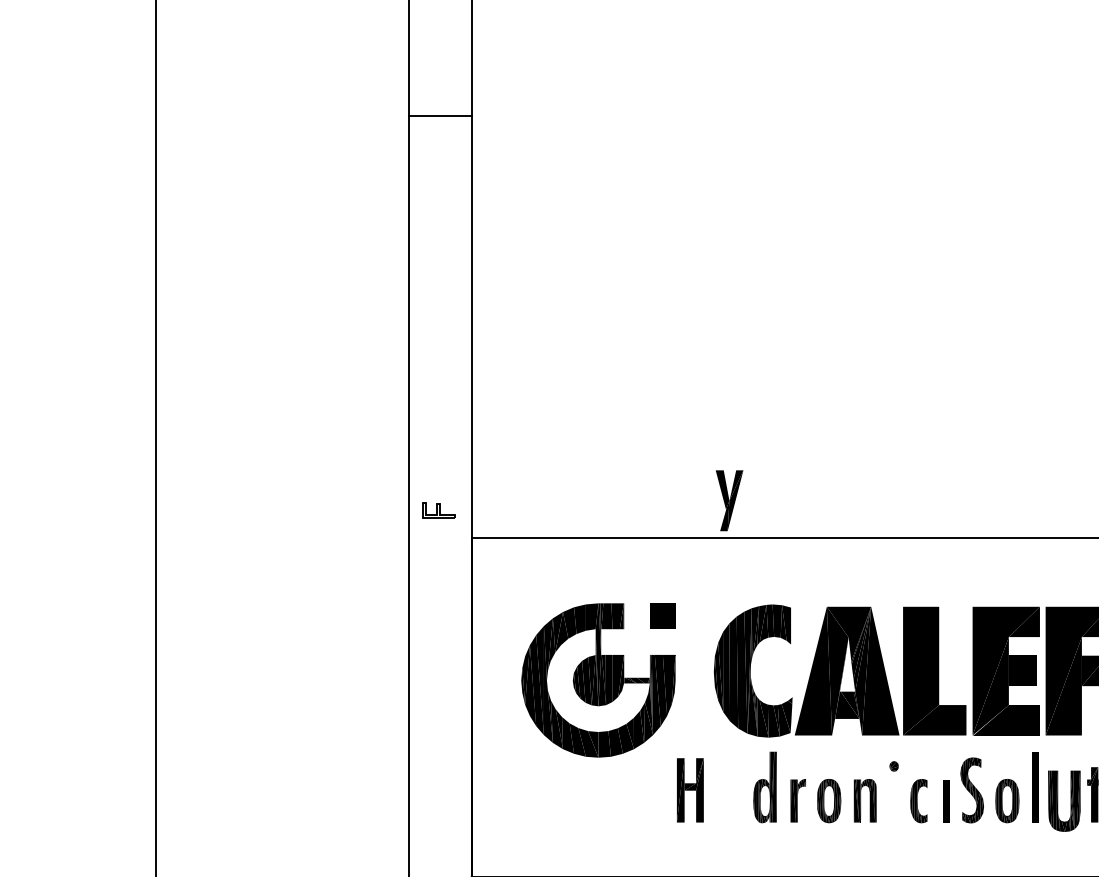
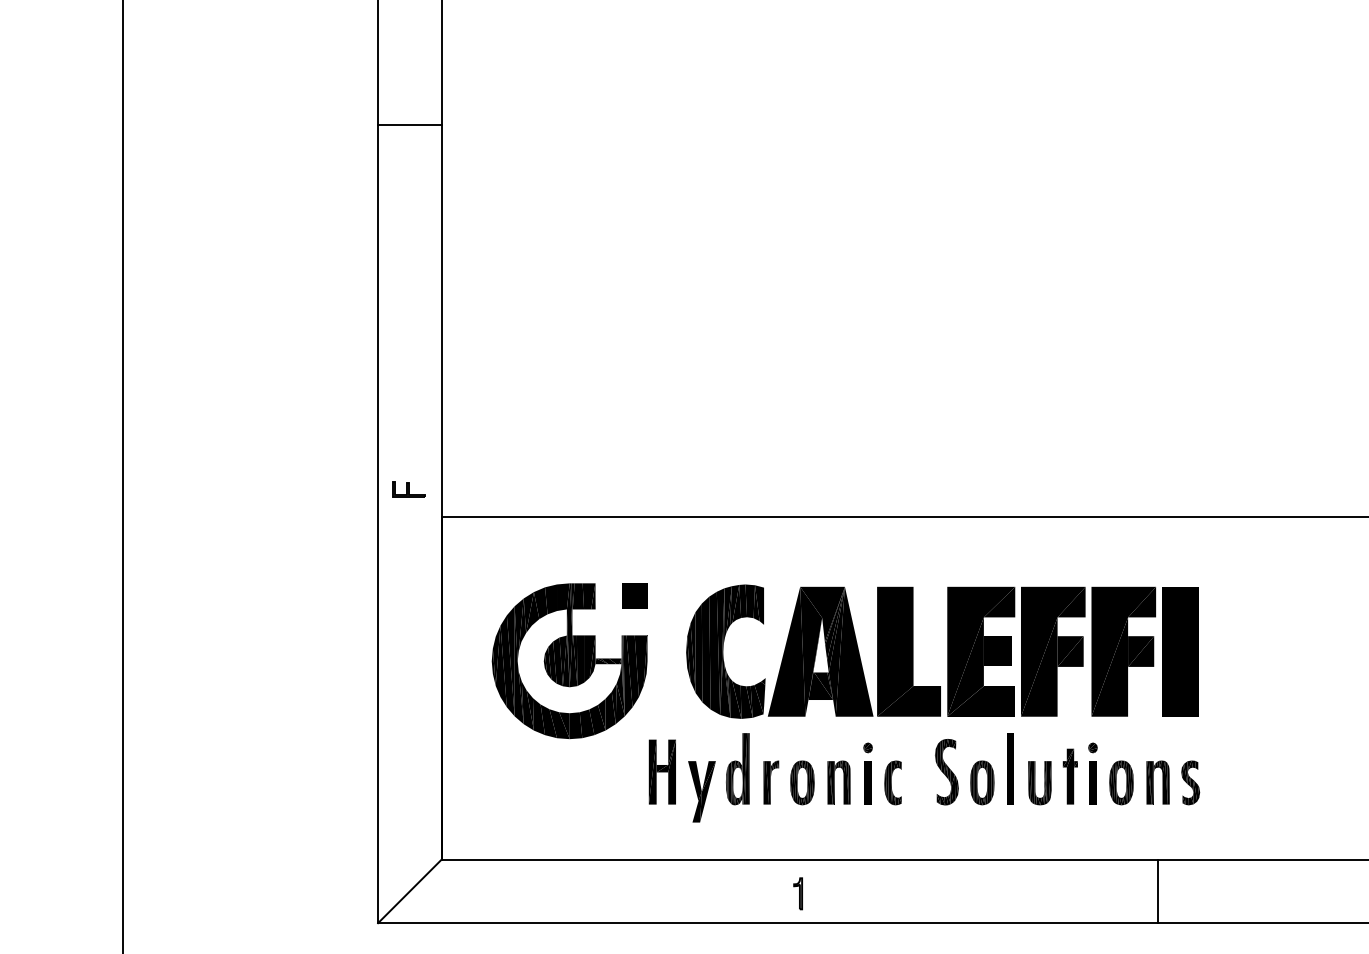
line: (439, 115) -> (409, 124), moved
part: (729, 500) -> (701, 791), moved
part: (946, 800) -> (867, 782), moved
part: (1063, 801) -> (1039, 783), size x0.71

